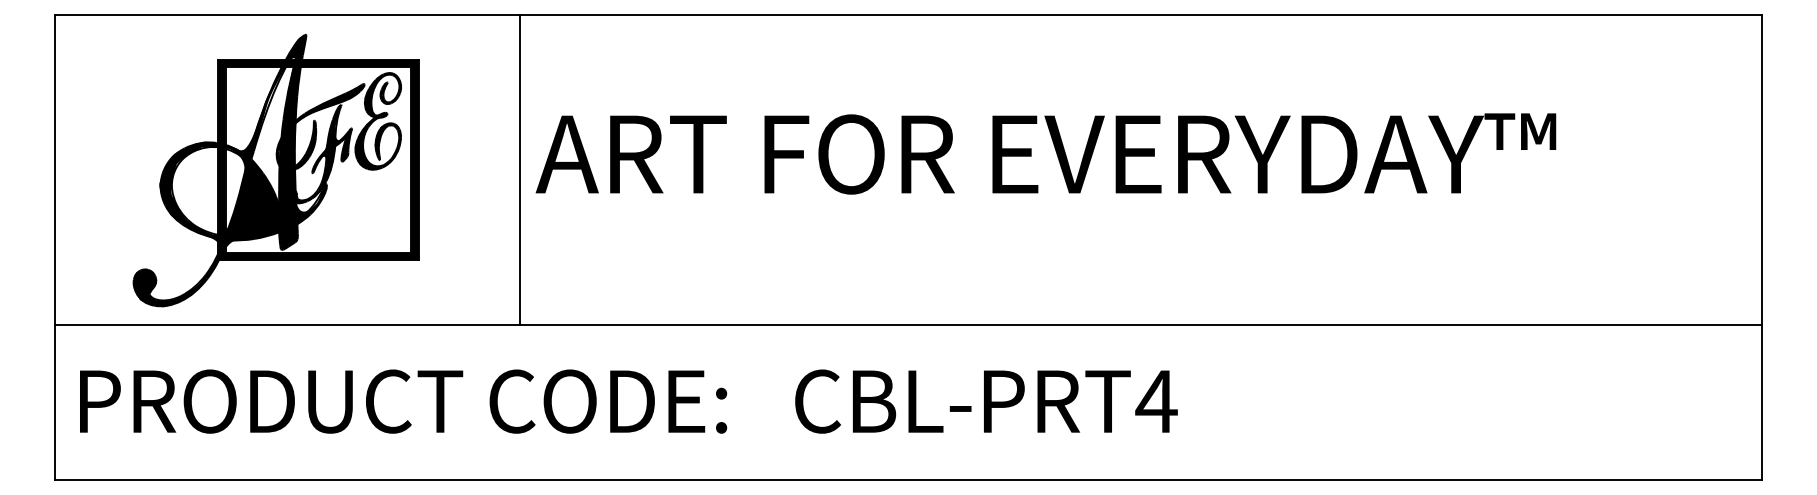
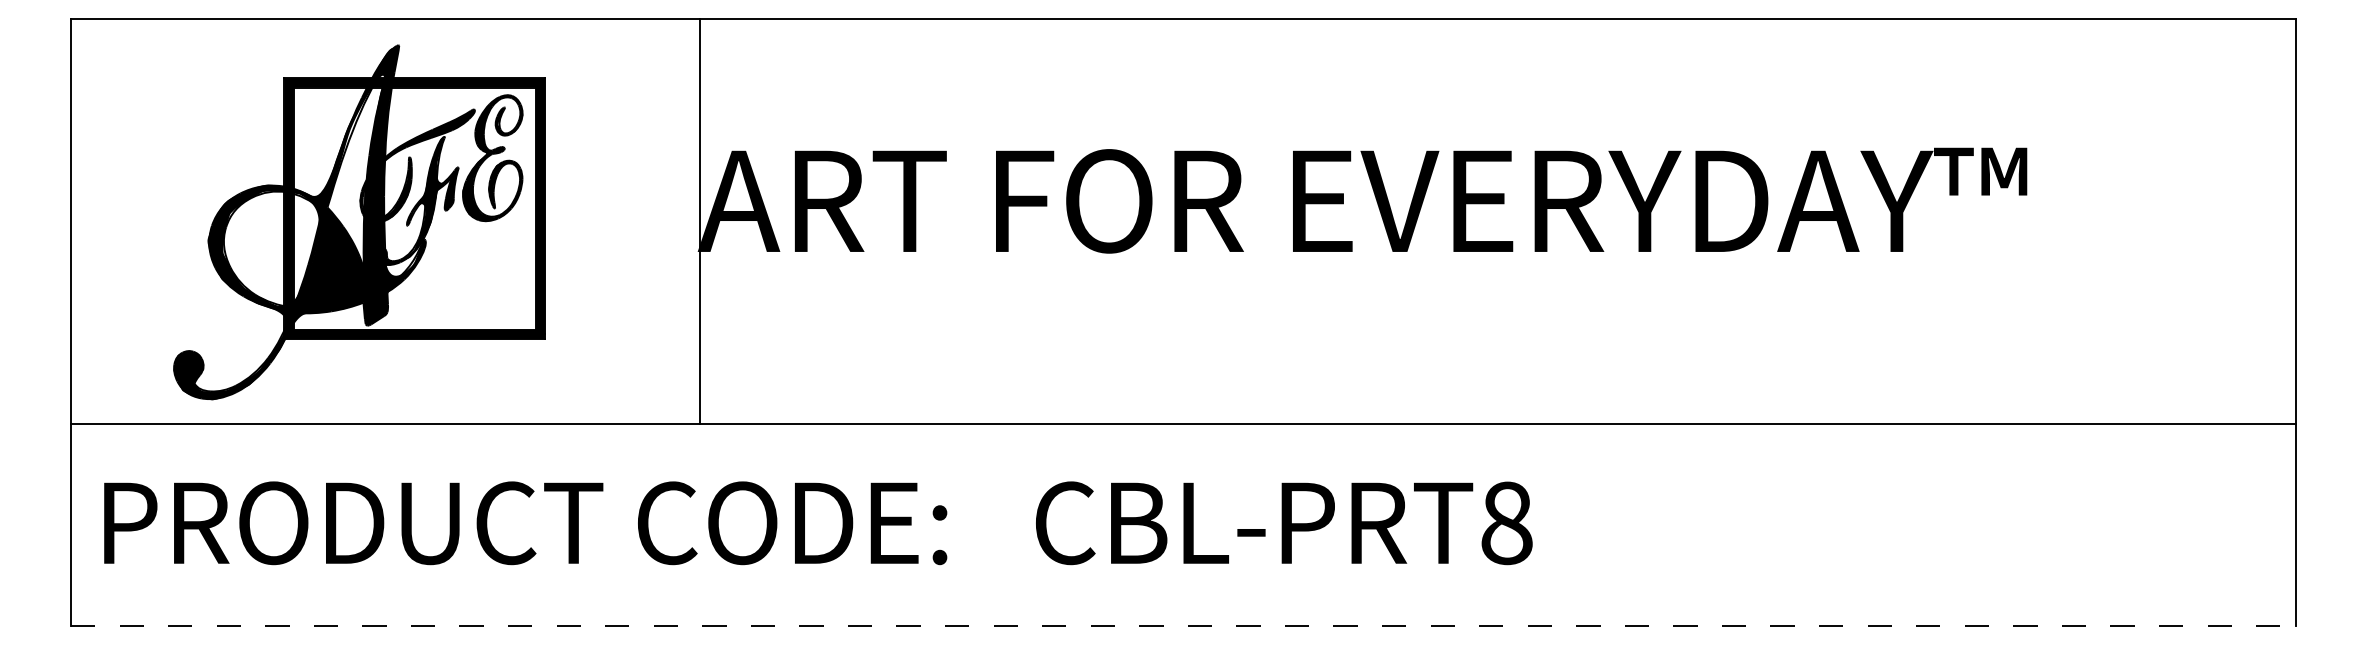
line: (520, 169) -> (700, 220), moved
text: (1156, 401) -> (1506, 523), CBL-PRT4 -> CBL-PRT8
line: (908, 480) -> (1183, 626), solid -> dashed

